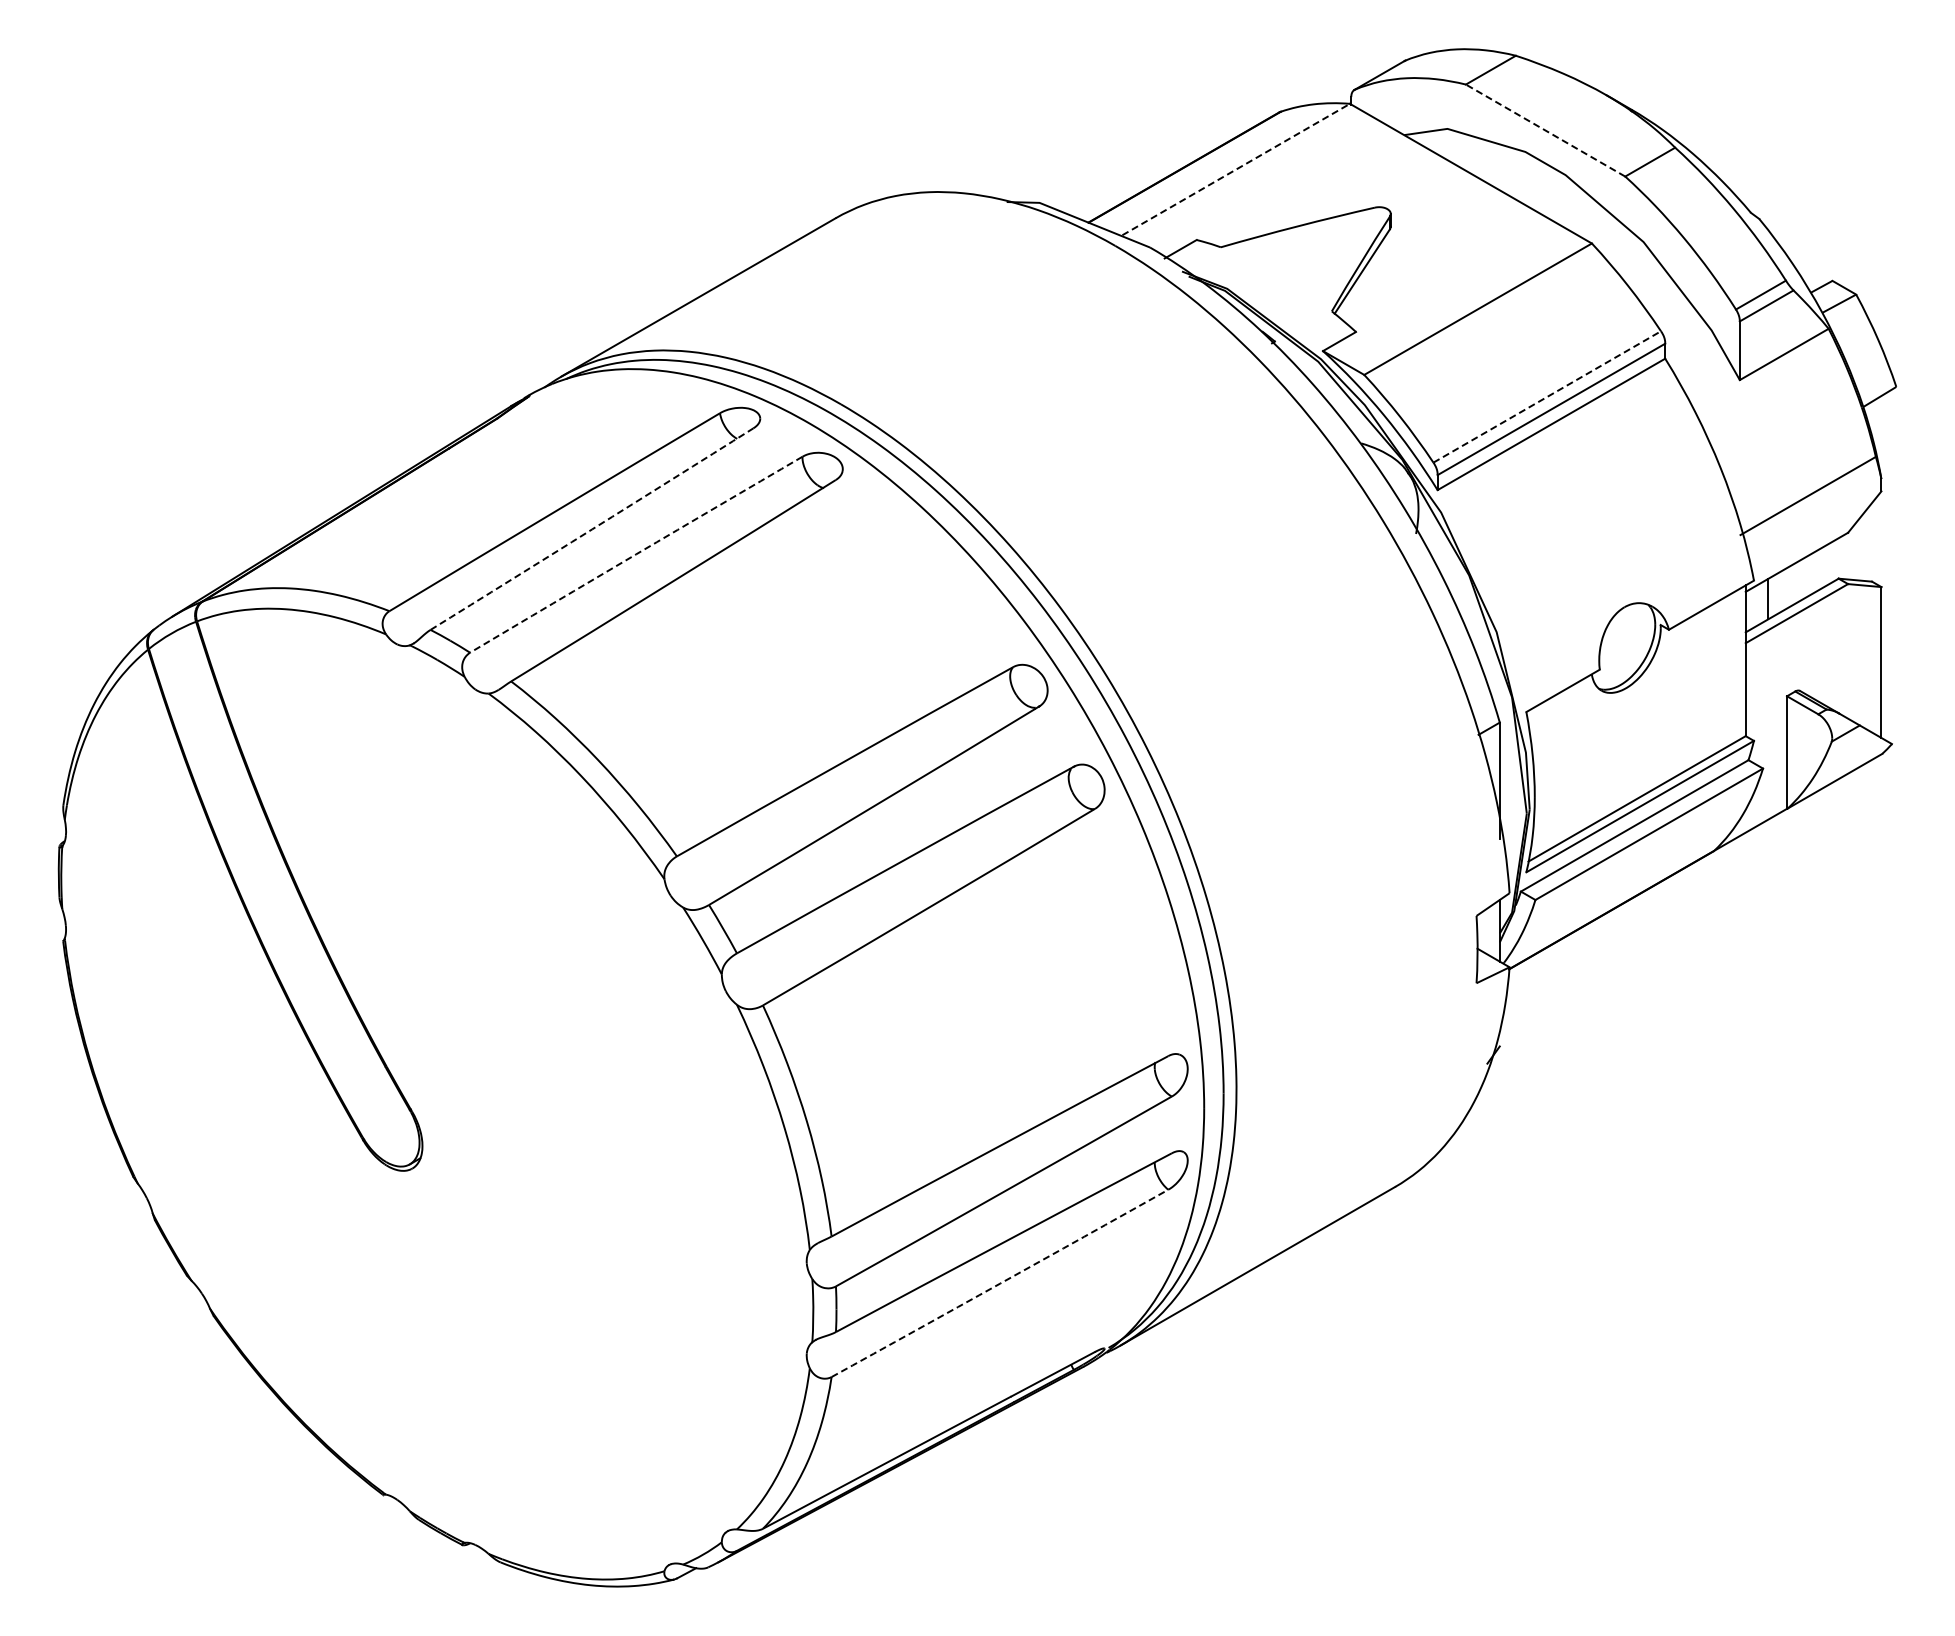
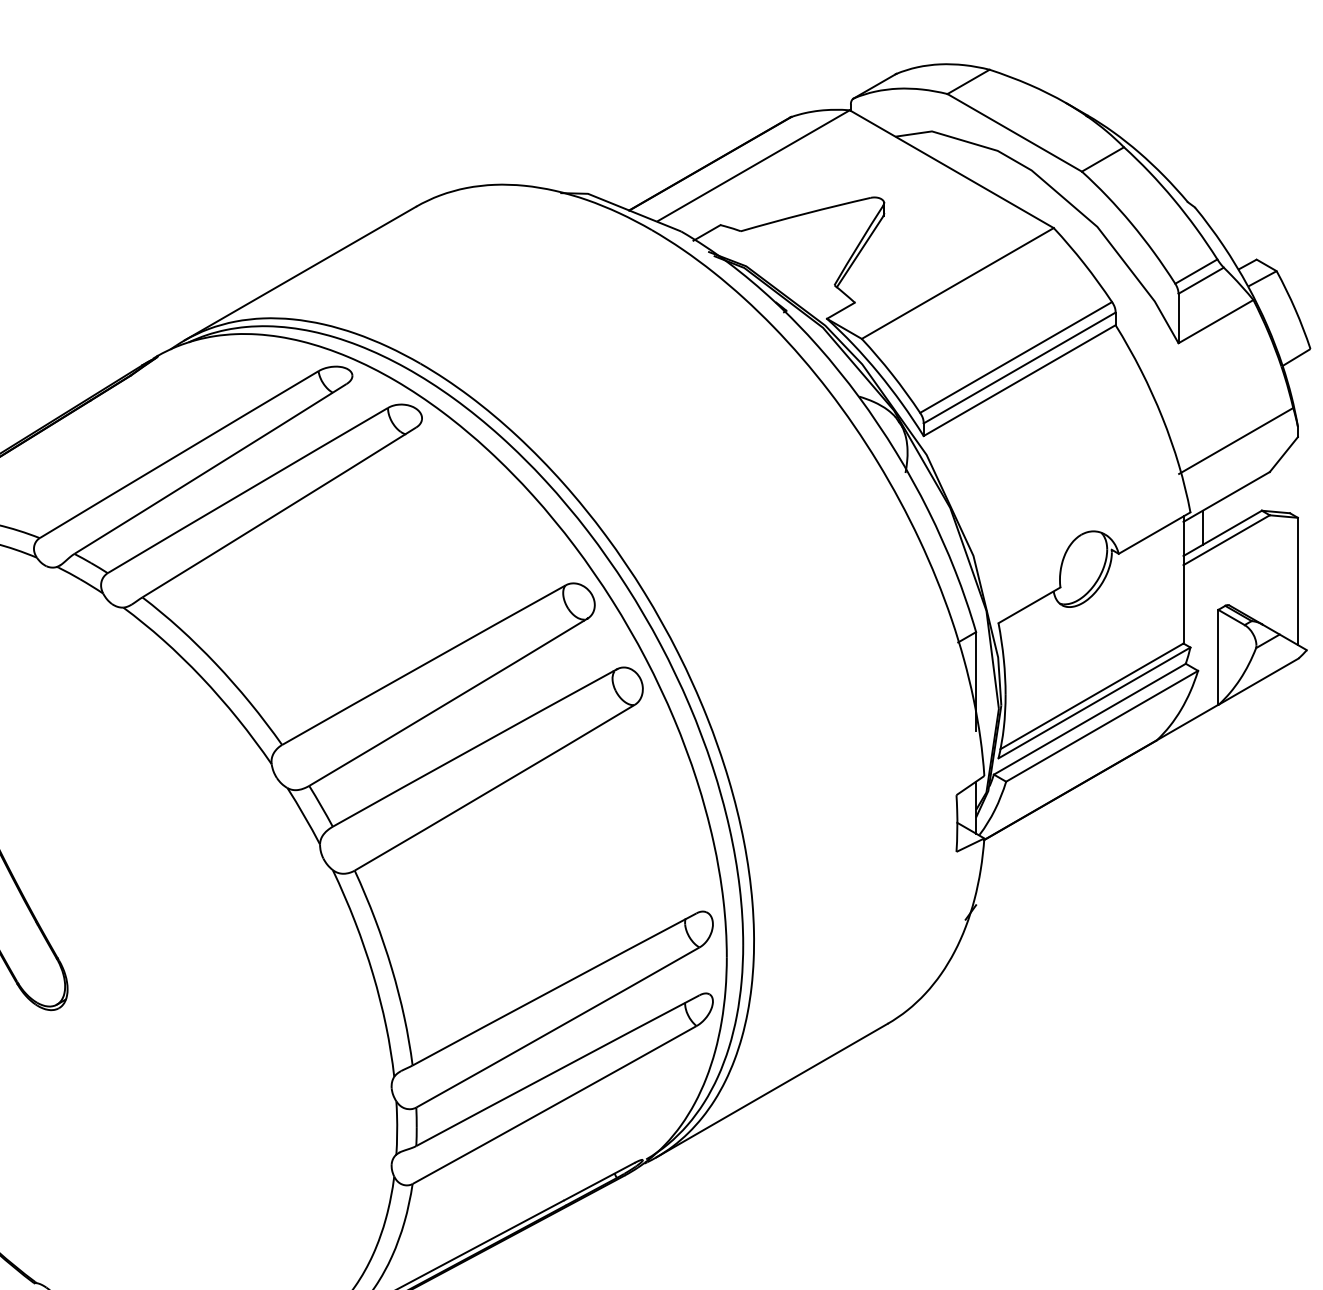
line: (1545, 130) -> (1014, 132), dashed -> solid
line: (1236, 169) -> (754, 165), dashed -> solid
line: (1547, 396) -> (1016, 357), dashed -> solid
arc: (592, 529) -> (210, 469), dashed -> solid
arc: (636, 554) -> (248, 490), dashed -> solid
arc: (1000, 1283) -> (555, 1105), dashed -> solid

